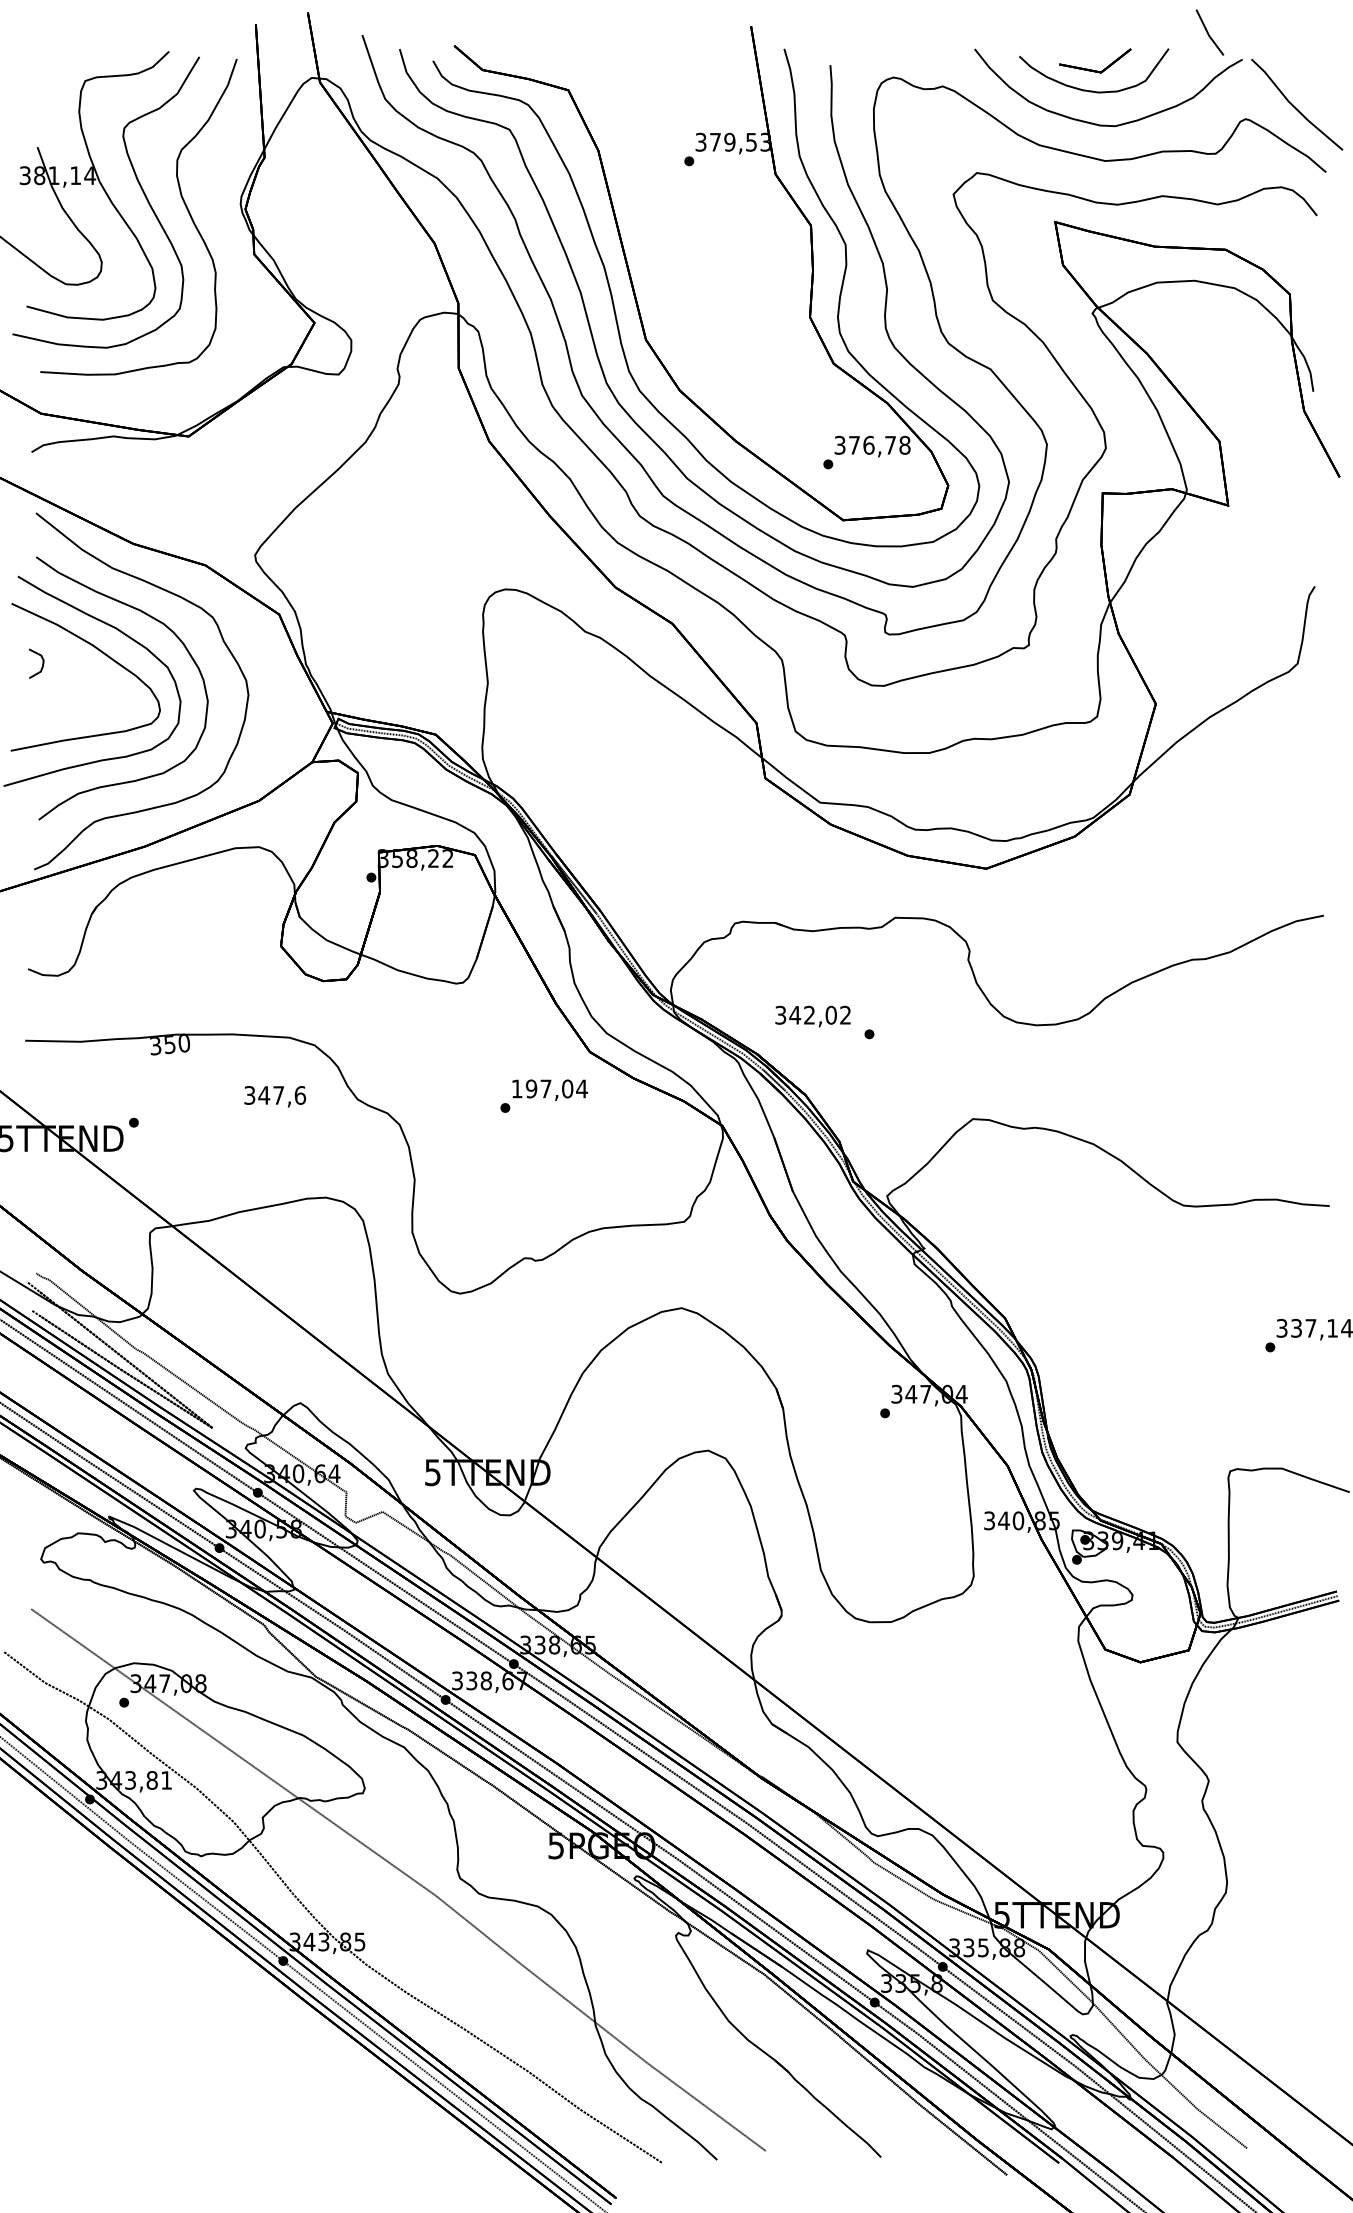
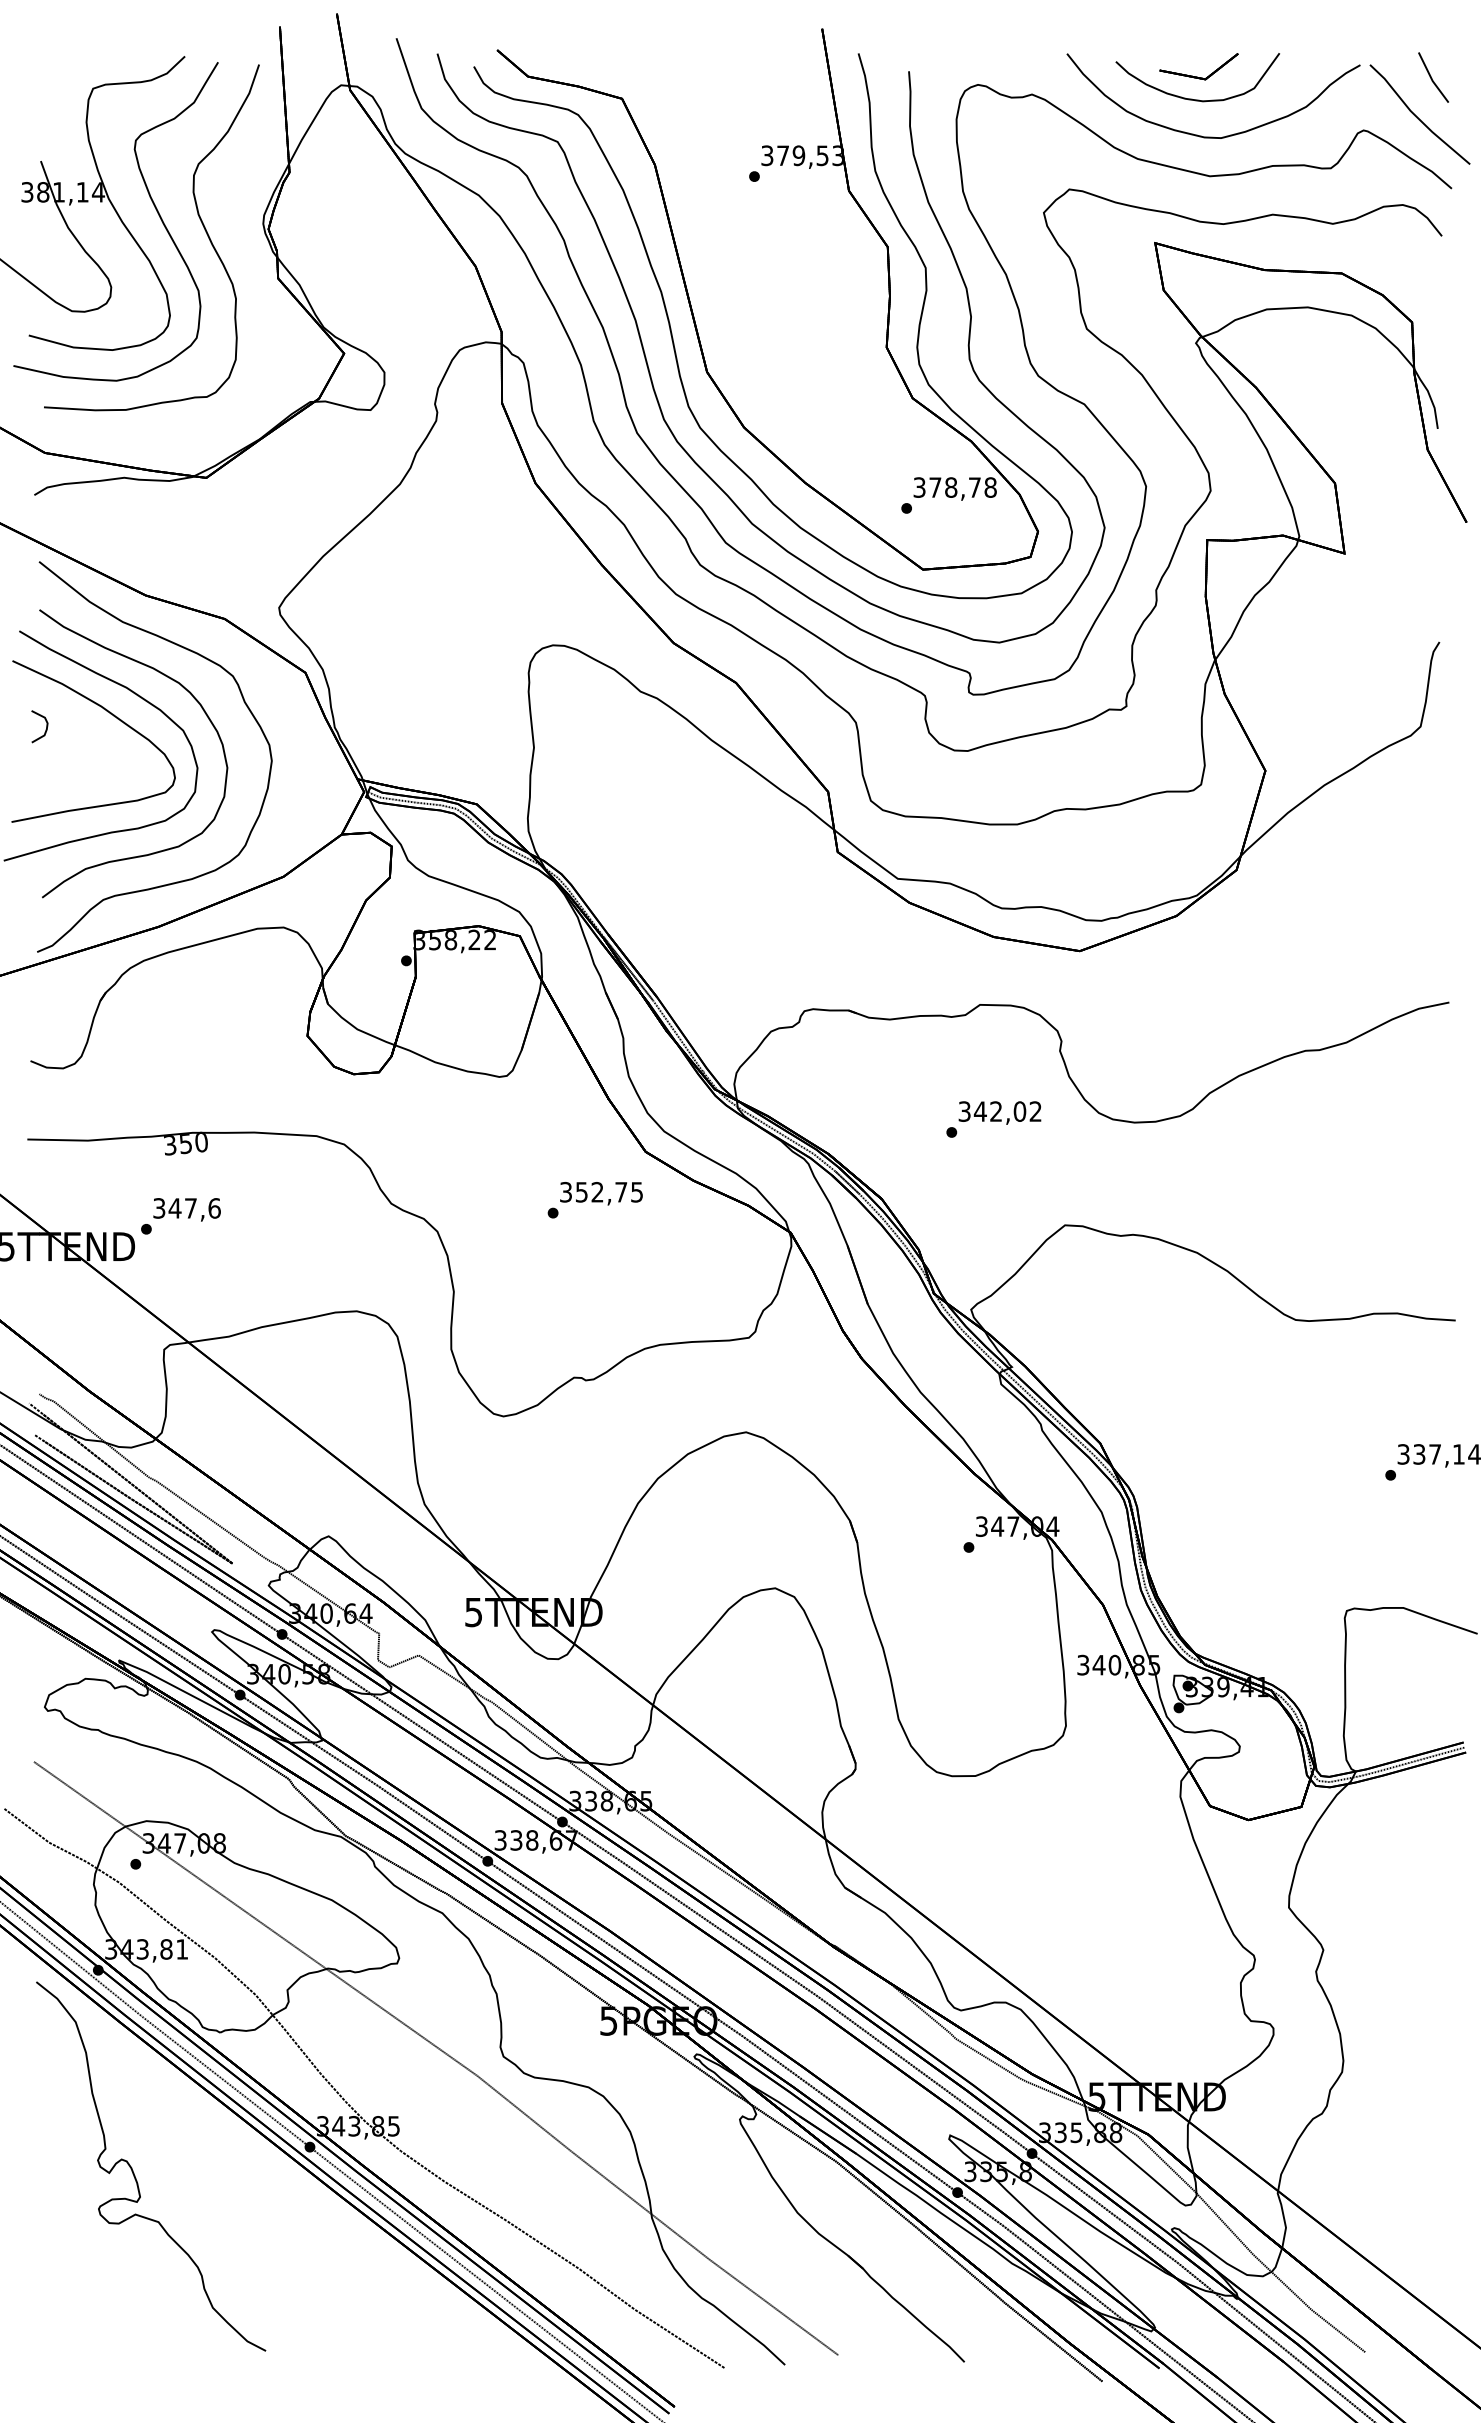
line: (1208, 33) -> (1432, 78), moved
text: (869, 445) -> (951, 487), 376,78 -> 378,78
text: (812, 1016) -> (999, 1112), moved
text: (549, 1088) -> (601, 1191), 197,04 -> 352,75
text: (274, 1096) -> (186, 1209), moved
curve: (123, 1986) -> (135, 2175), added

